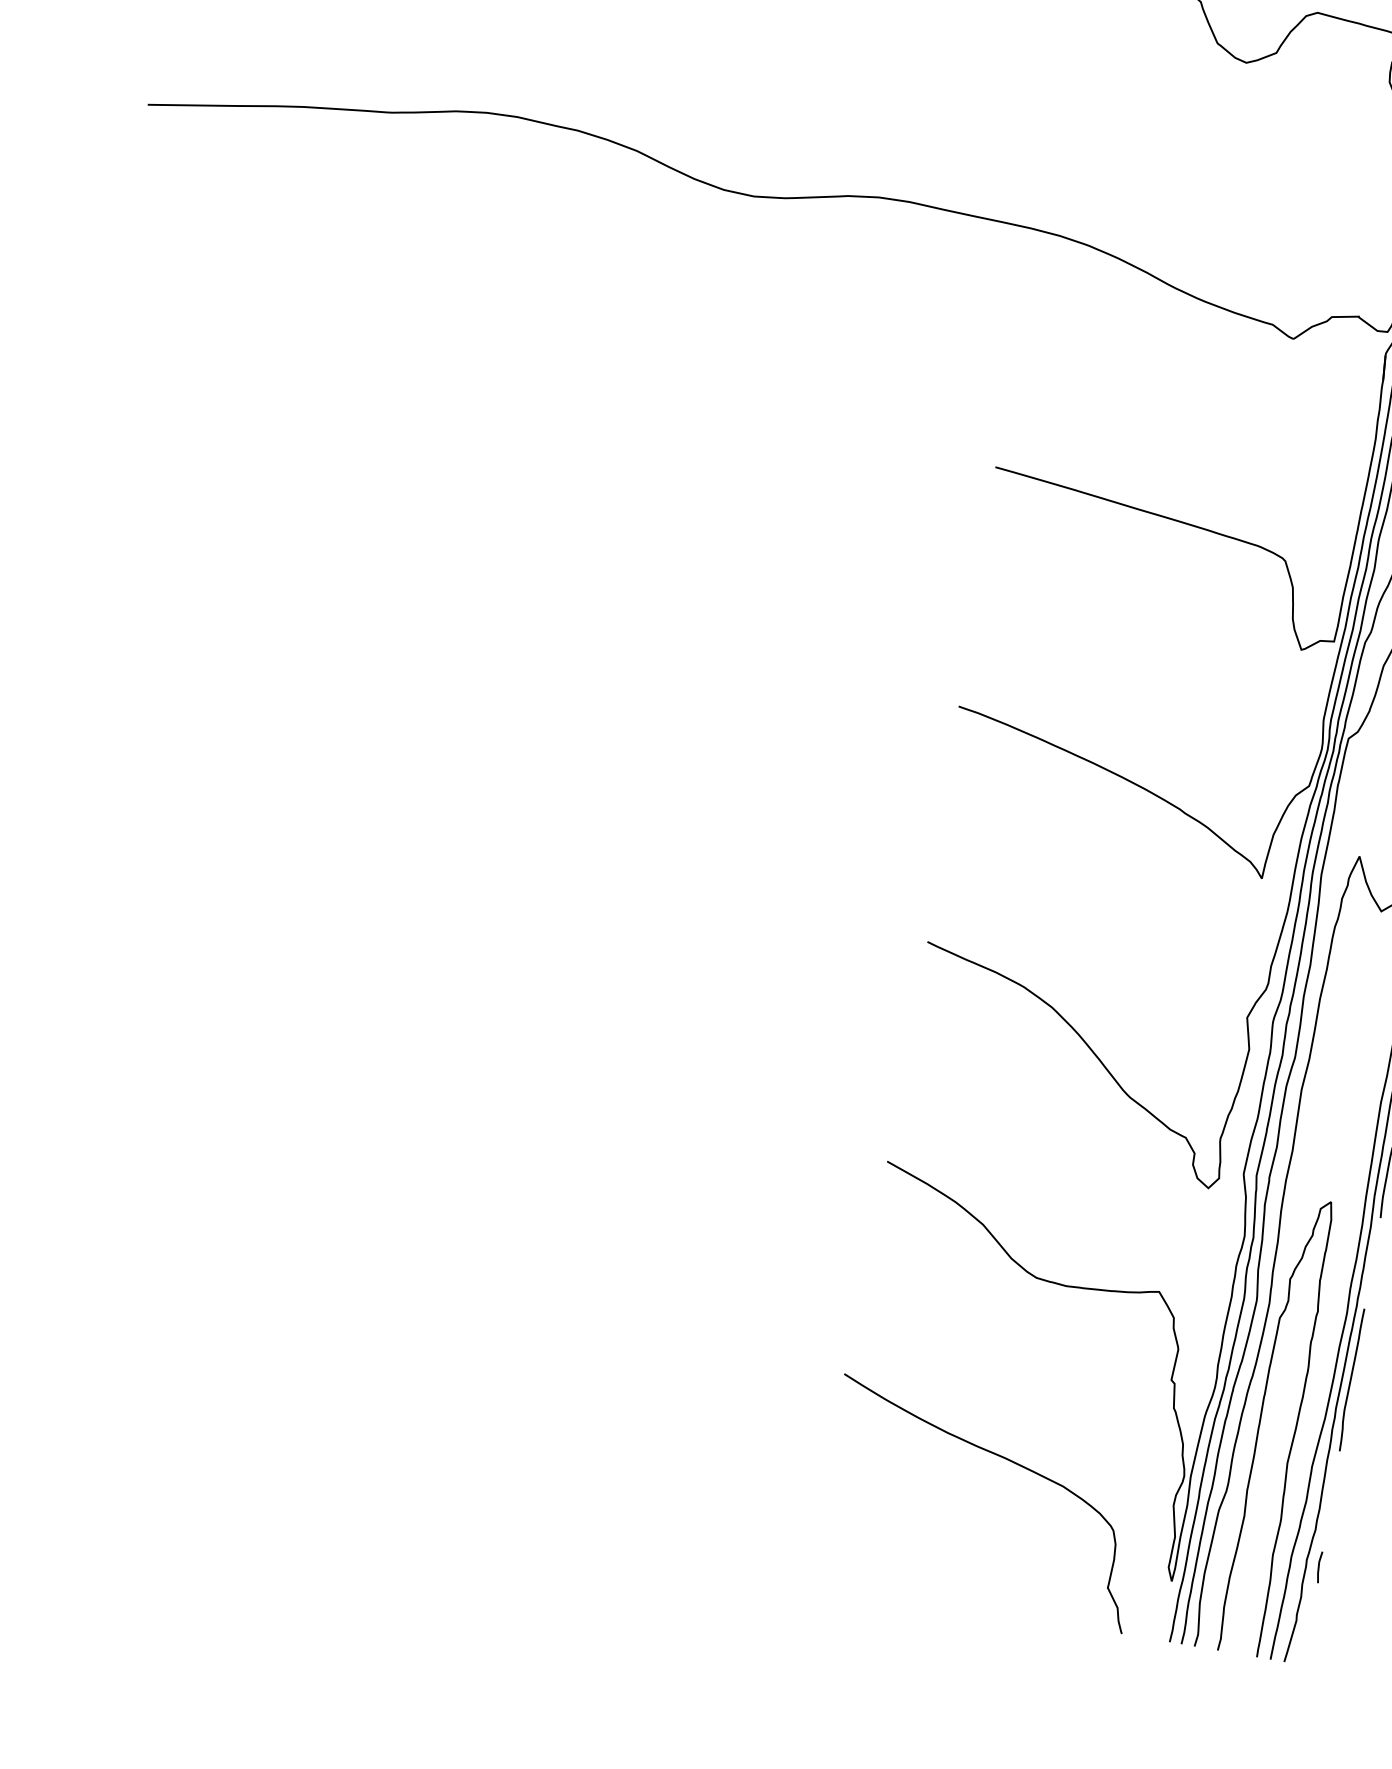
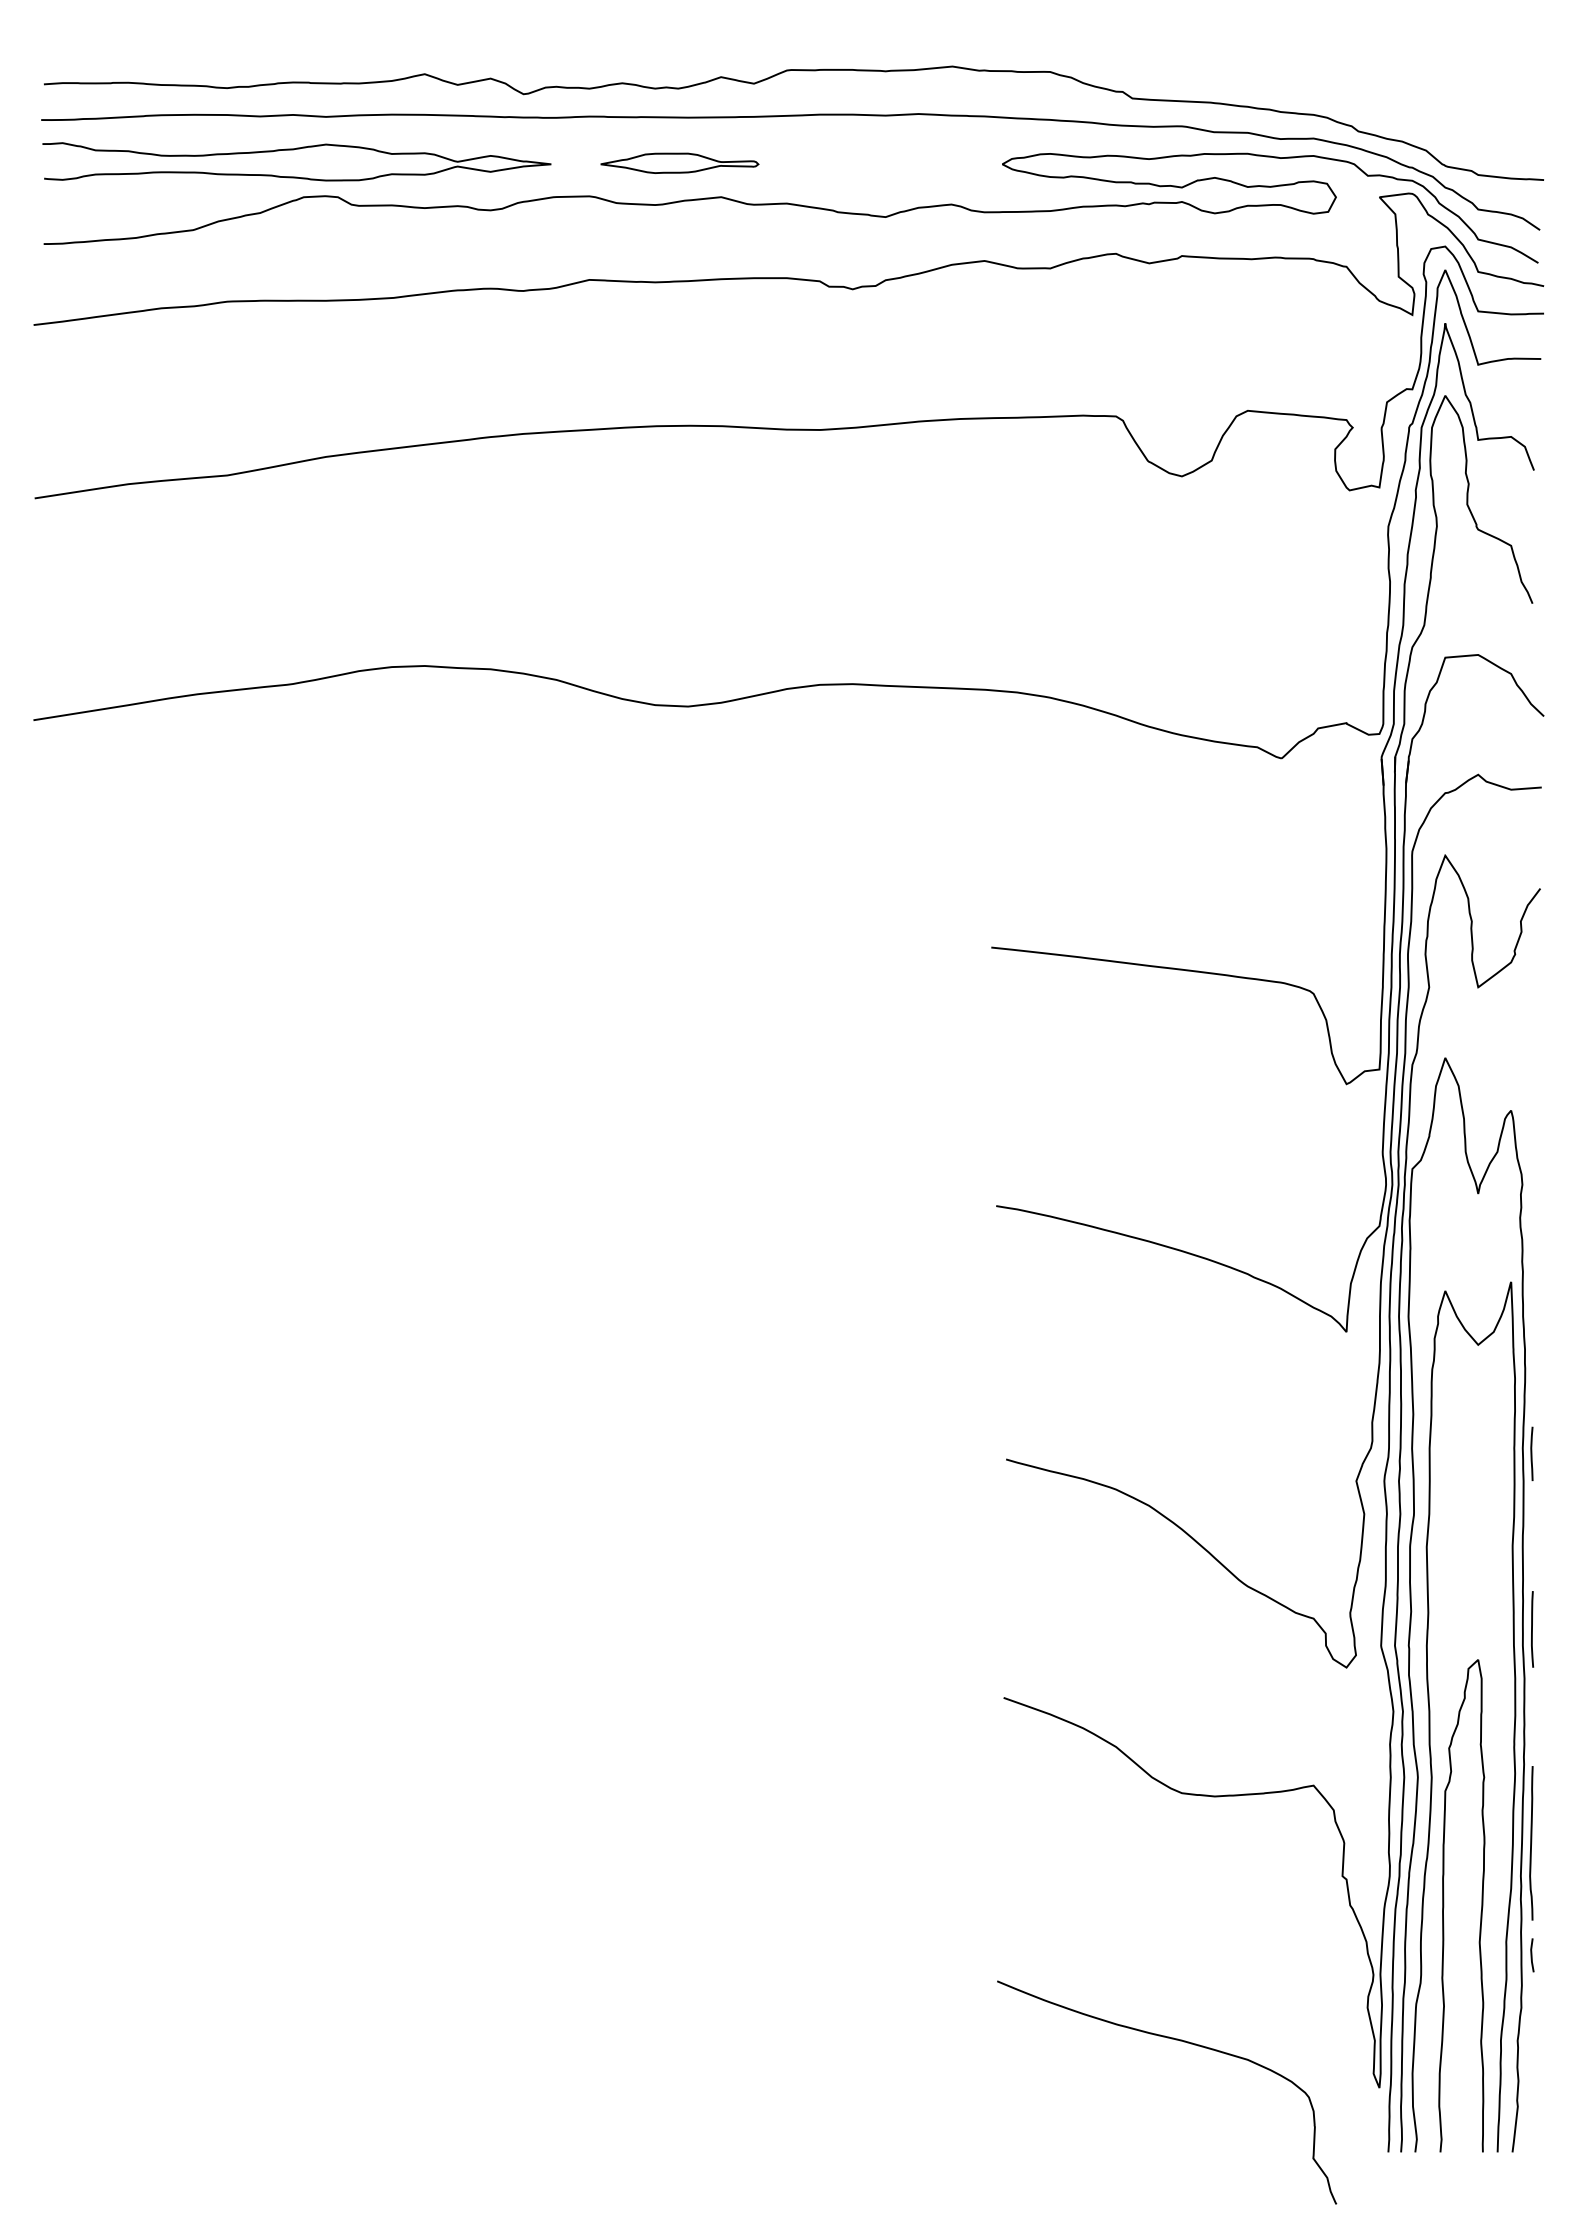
curve: (999, 1457) -> (1175, 2040), moved
line: (1319, 1567) -> (1532, 1955), moved

